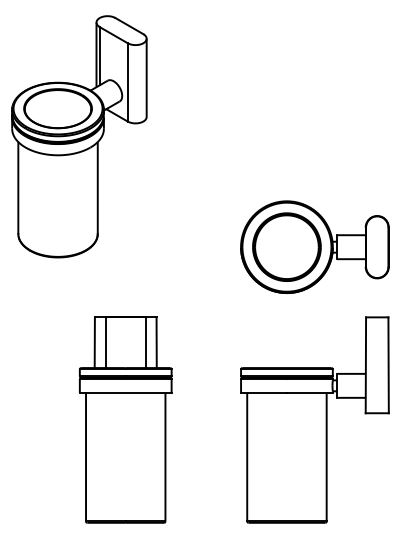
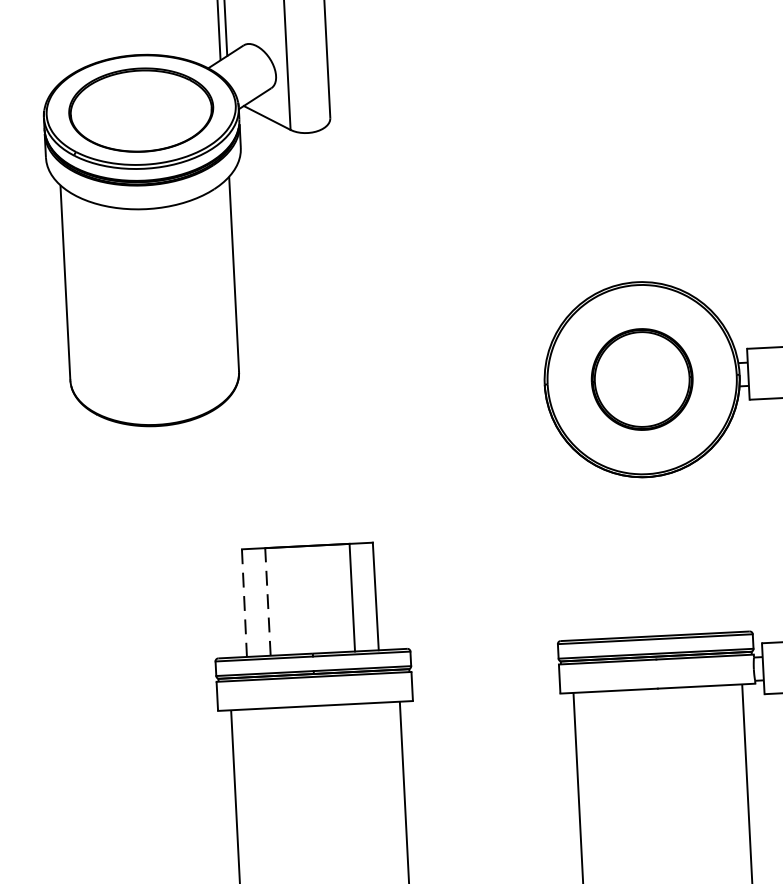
part: (286, 246) -> (641, 378), size x0.7
line: (105, 342) -> (267, 601), solid -> dashed
line: (94, 343) -> (243, 604), solid -> dashed

